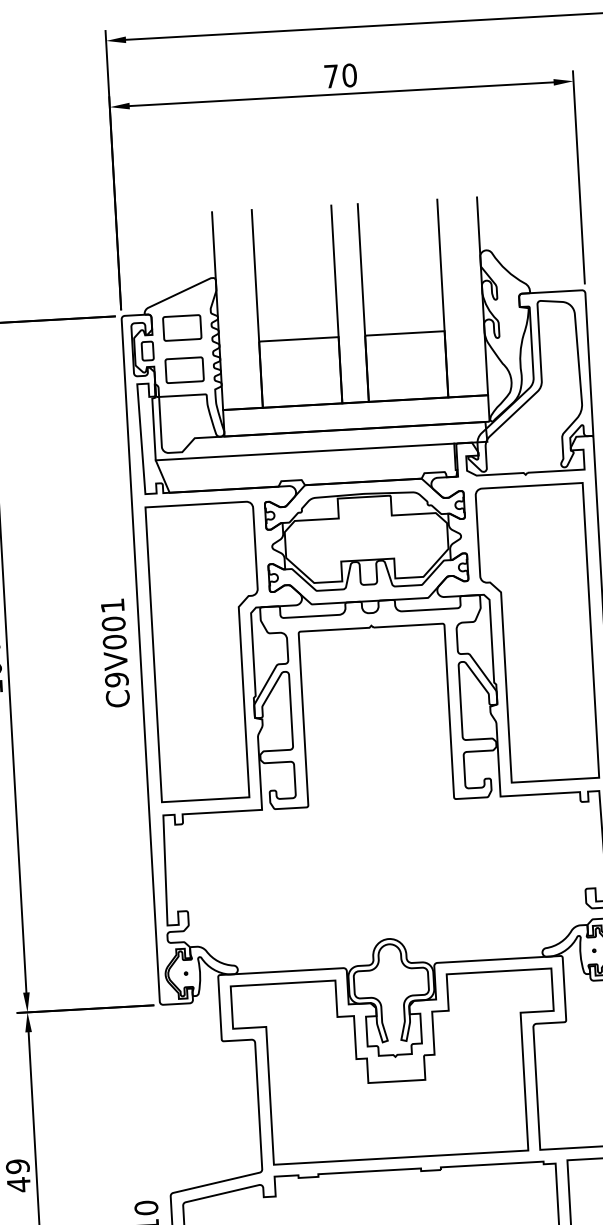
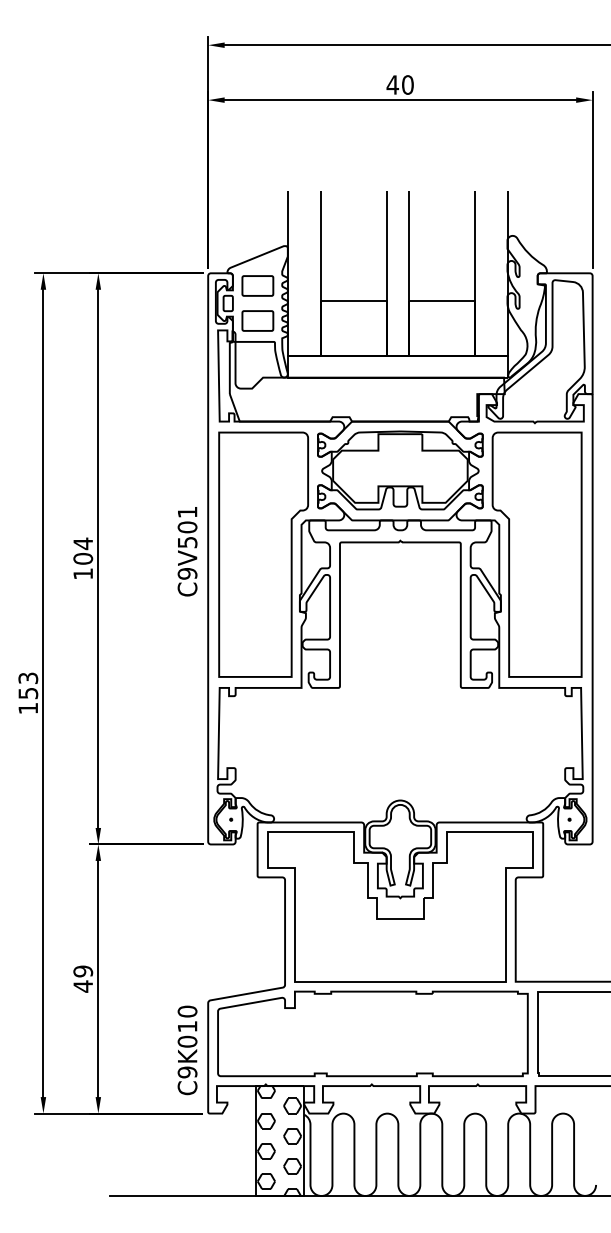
text: (331, 75) -> (392, 84), 70 -> 40
line: (304, 452) -> (353, 394), removed
text: (114, 642) -> (187, 542), C9V001 -> C9V501

